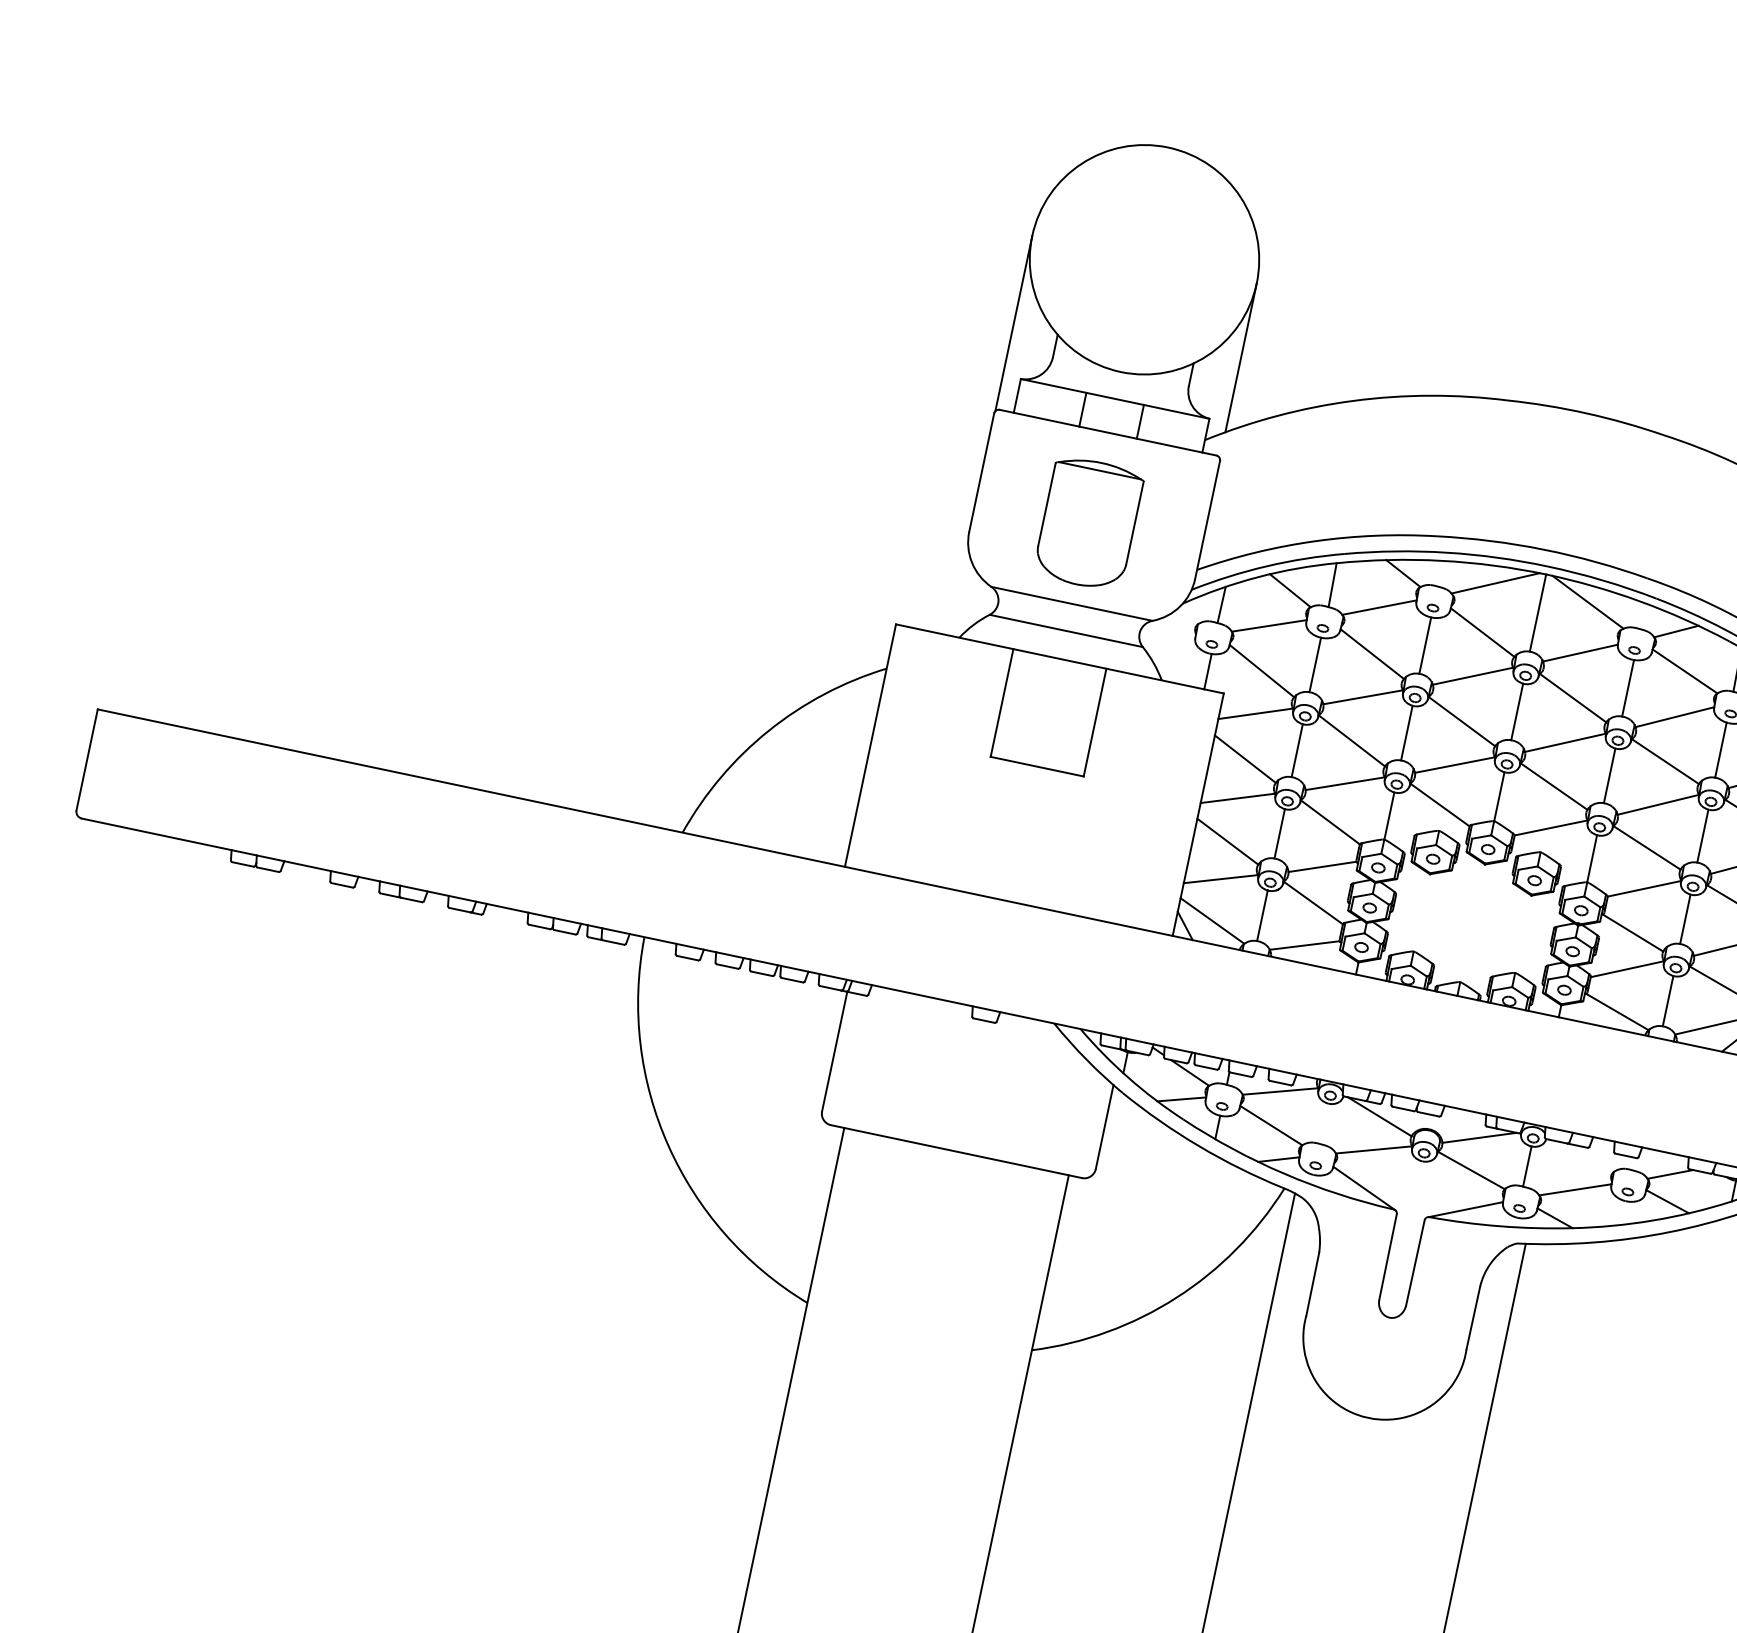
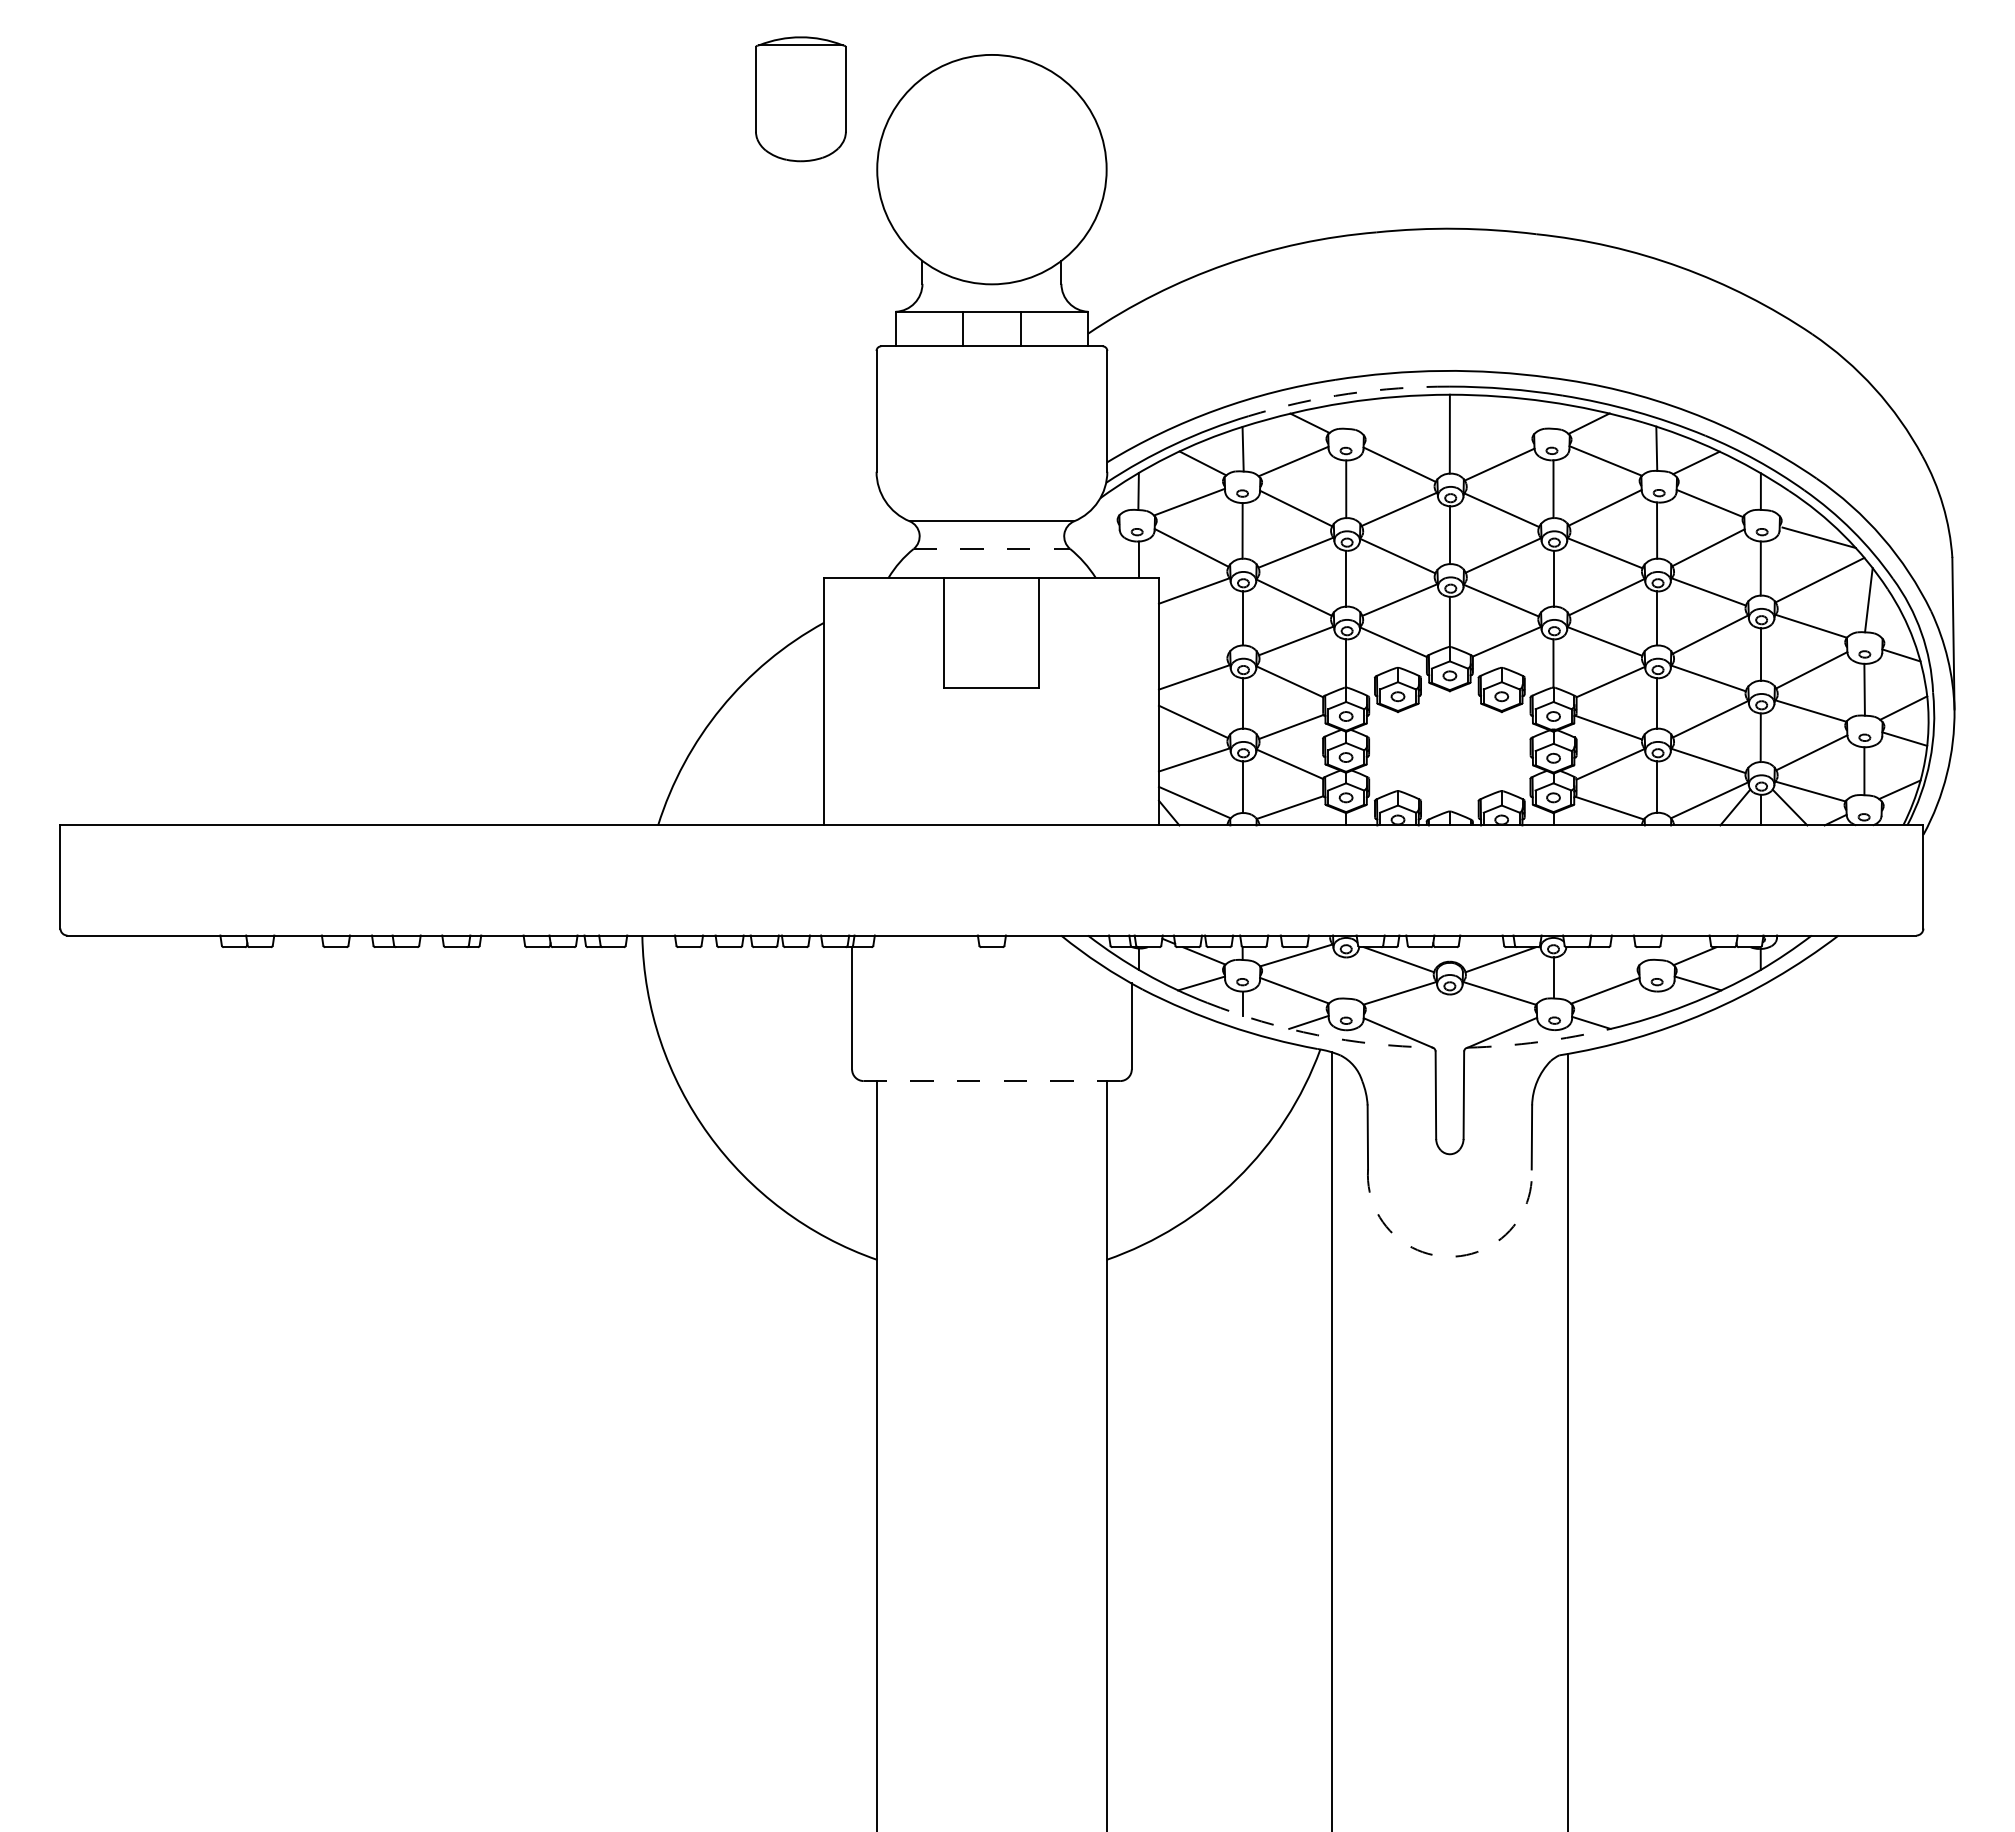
line: (1014, 323) -> (877, 258), removed
line: (1240, 357) -> (1106, 245), removed
part: (1088, 523) -> (800, 99), moved
arc: (1447, 552) -> (1348, 393), solid -> dashed
line: (1495, 583) -> (1402, 413), removed
line: (1588, 601) -> (1496, 412), removed
line: (1066, 630) -> (992, 548), solid -> dashed
line: (1245, 759) -> (1193, 637), removed
line: (956, 1151) -> (991, 1081), solid -> dashed
arc: (1284, 1174) -> (1317, 1035), solid -> dashed
arc: (1500, 1225) -> (1539, 1041), solid -> dashed
arc: (1368, 1417) -> (1449, 1256), solid -> dashed

